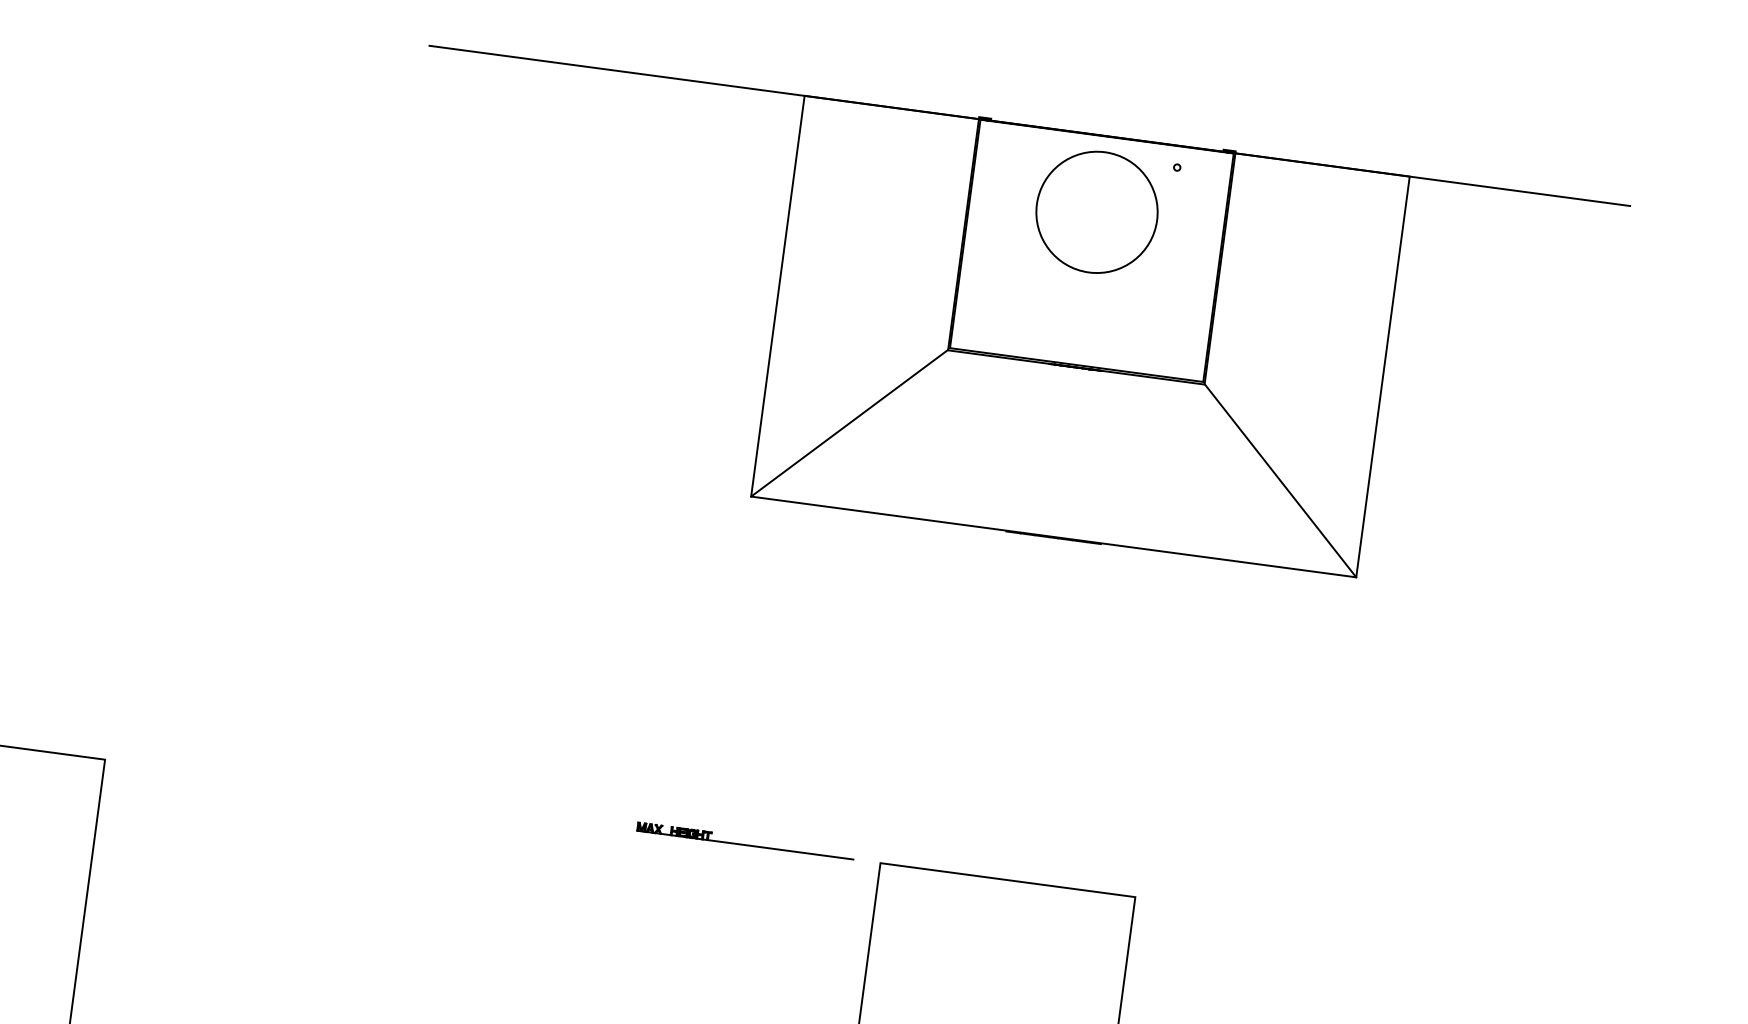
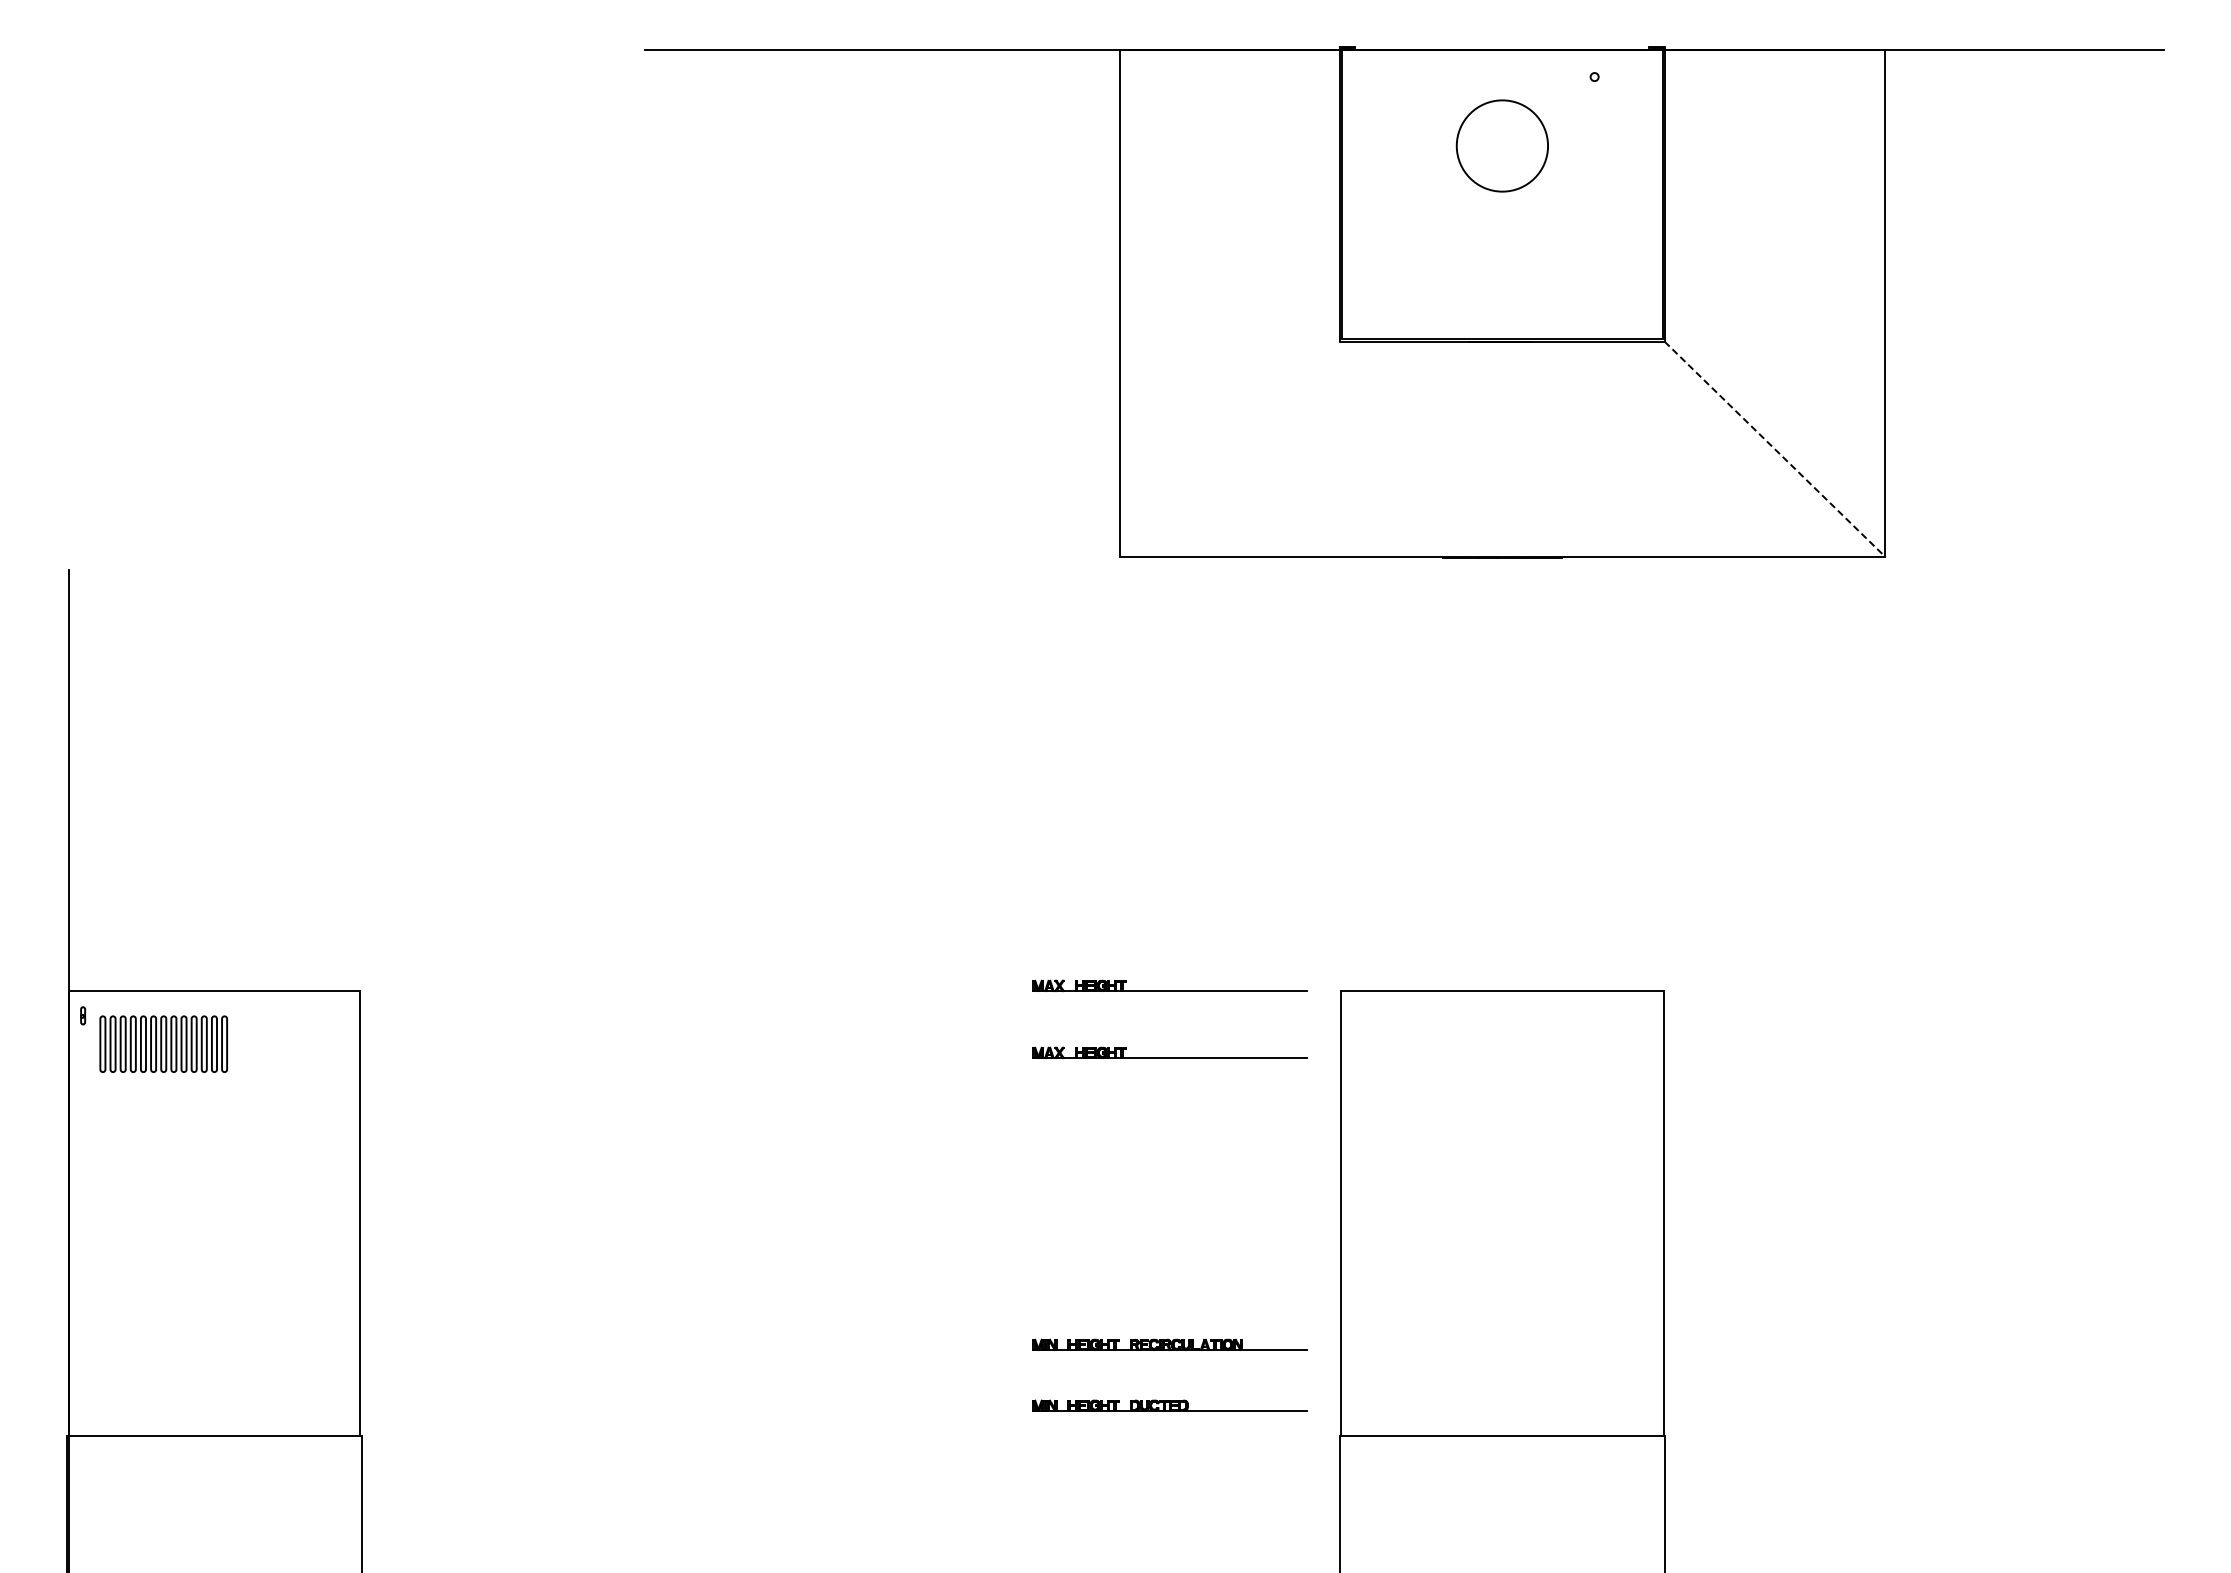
circle: (1097, 211) -> (1502, 145), size x0.6
line: (849, 422) -> (1229, 448), removed
line: (1280, 481) -> (1775, 449), solid -> dashed
part: (738, 893) -> (1169, 1052), added

